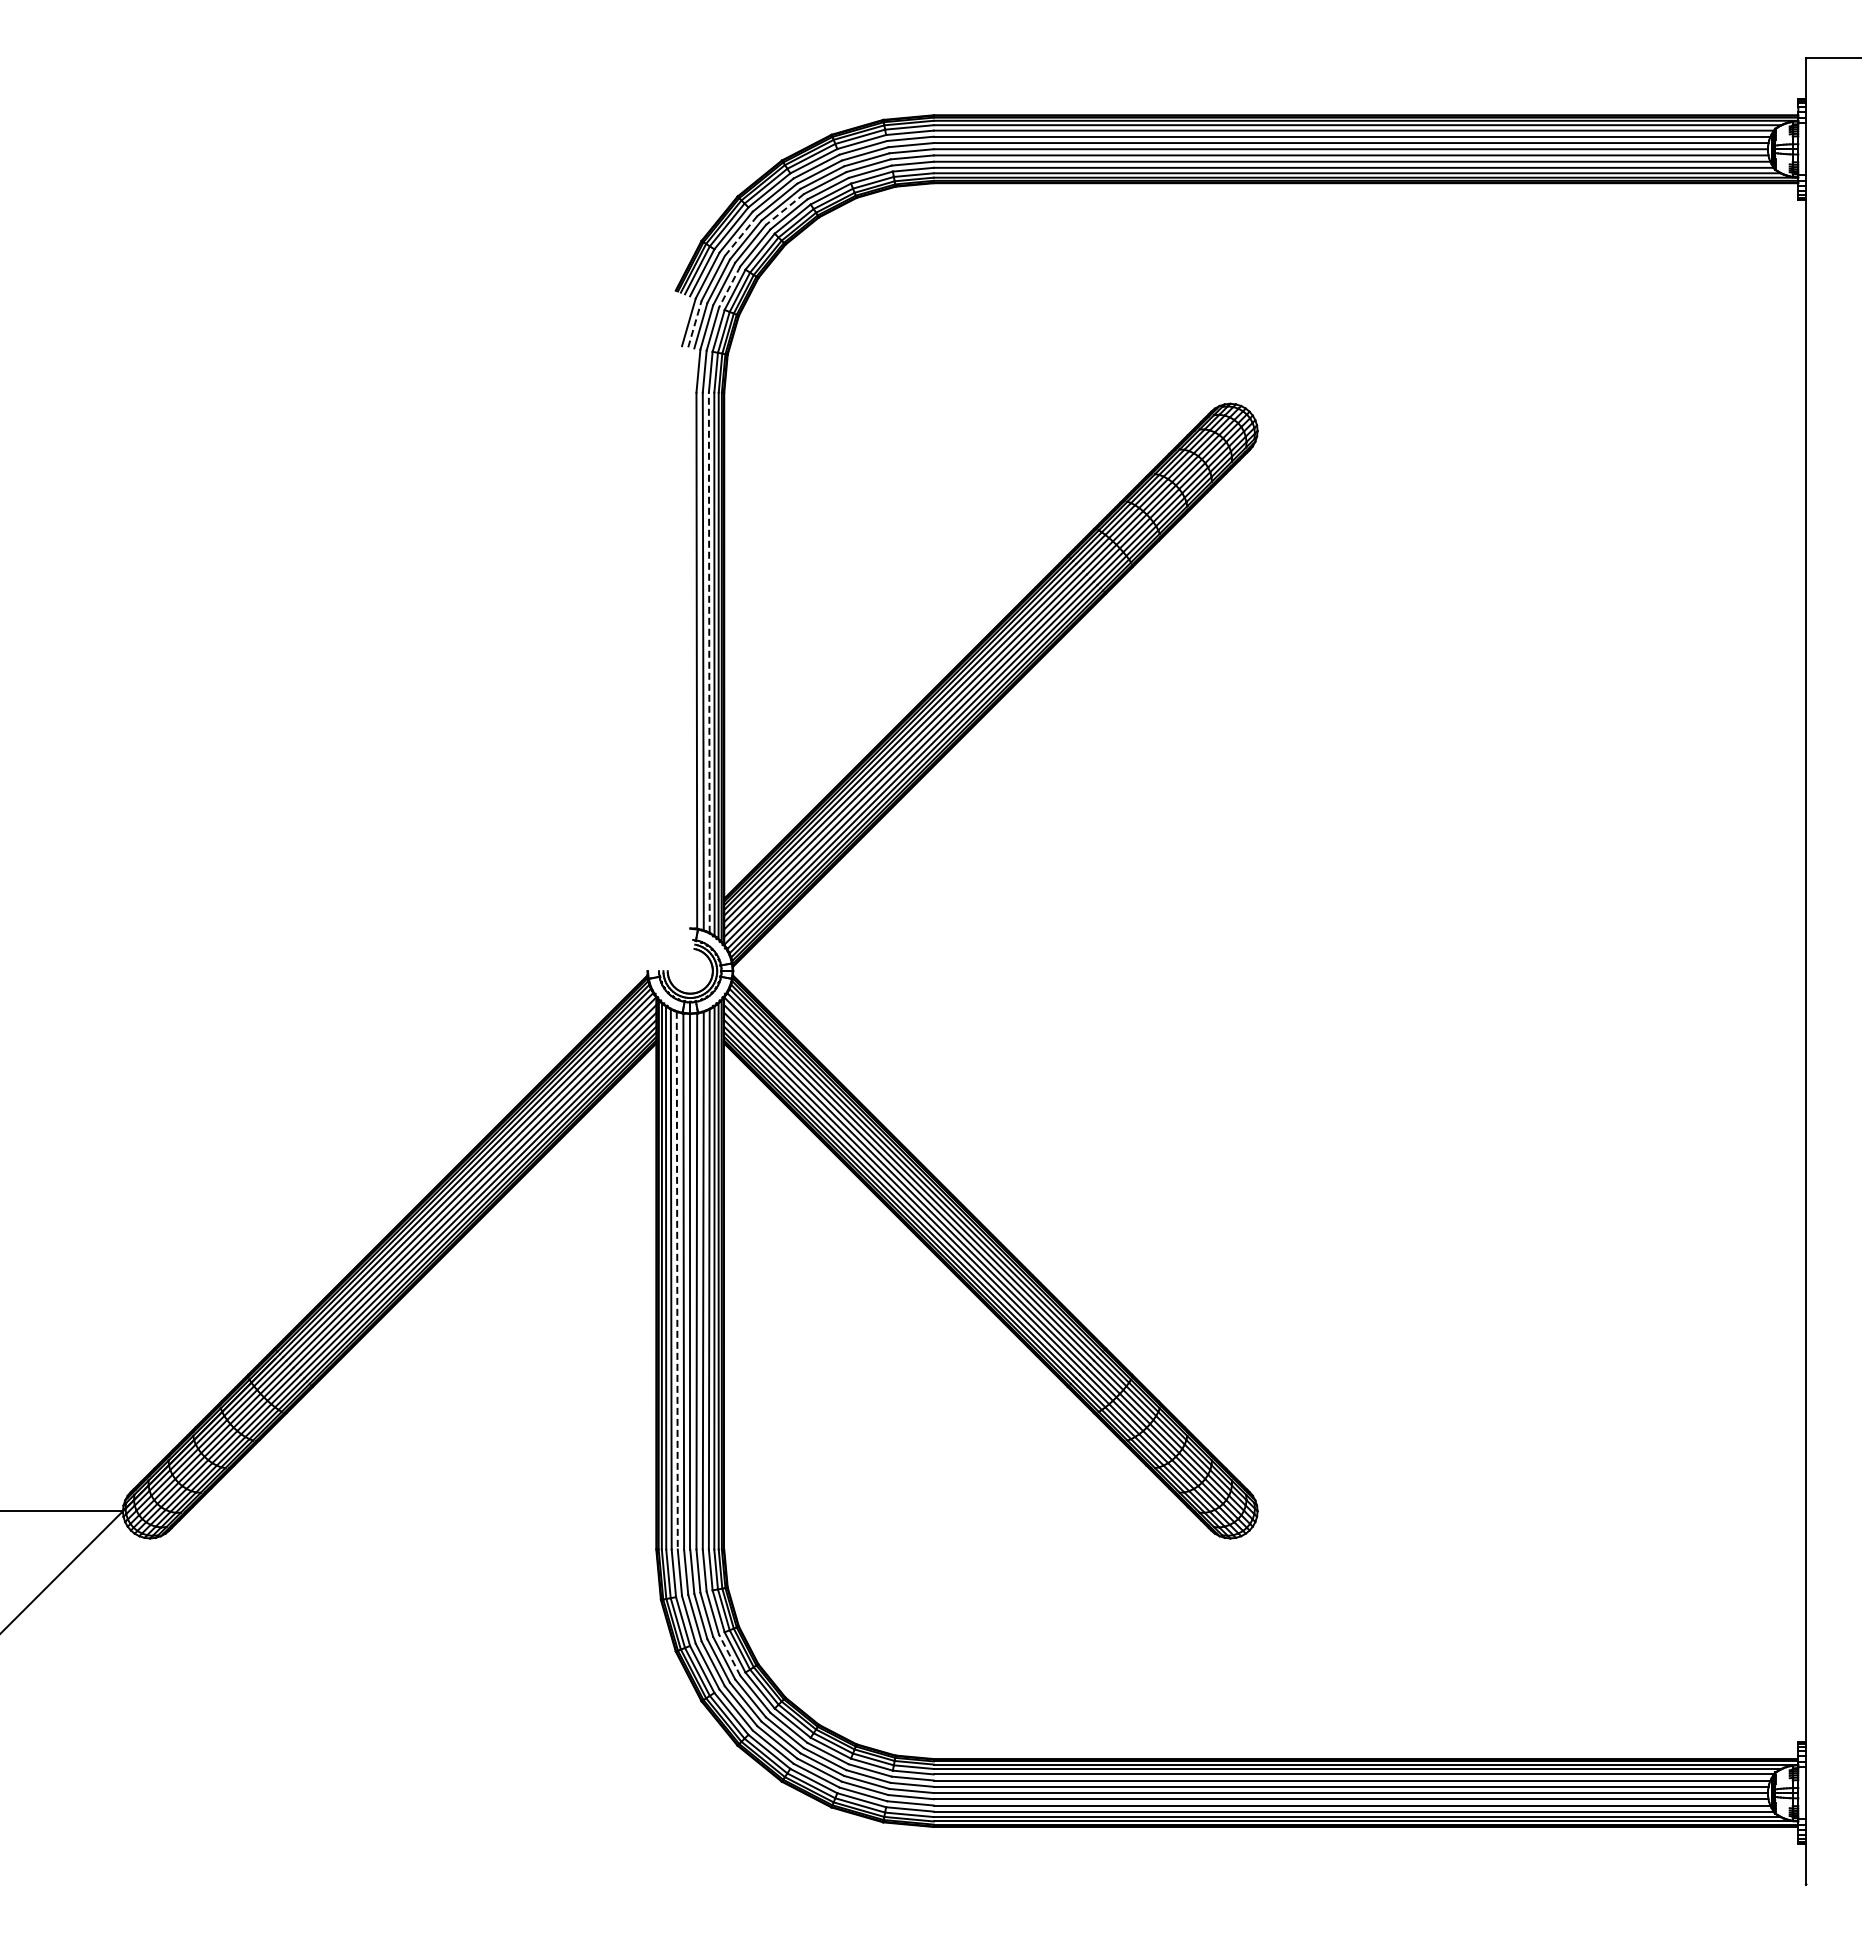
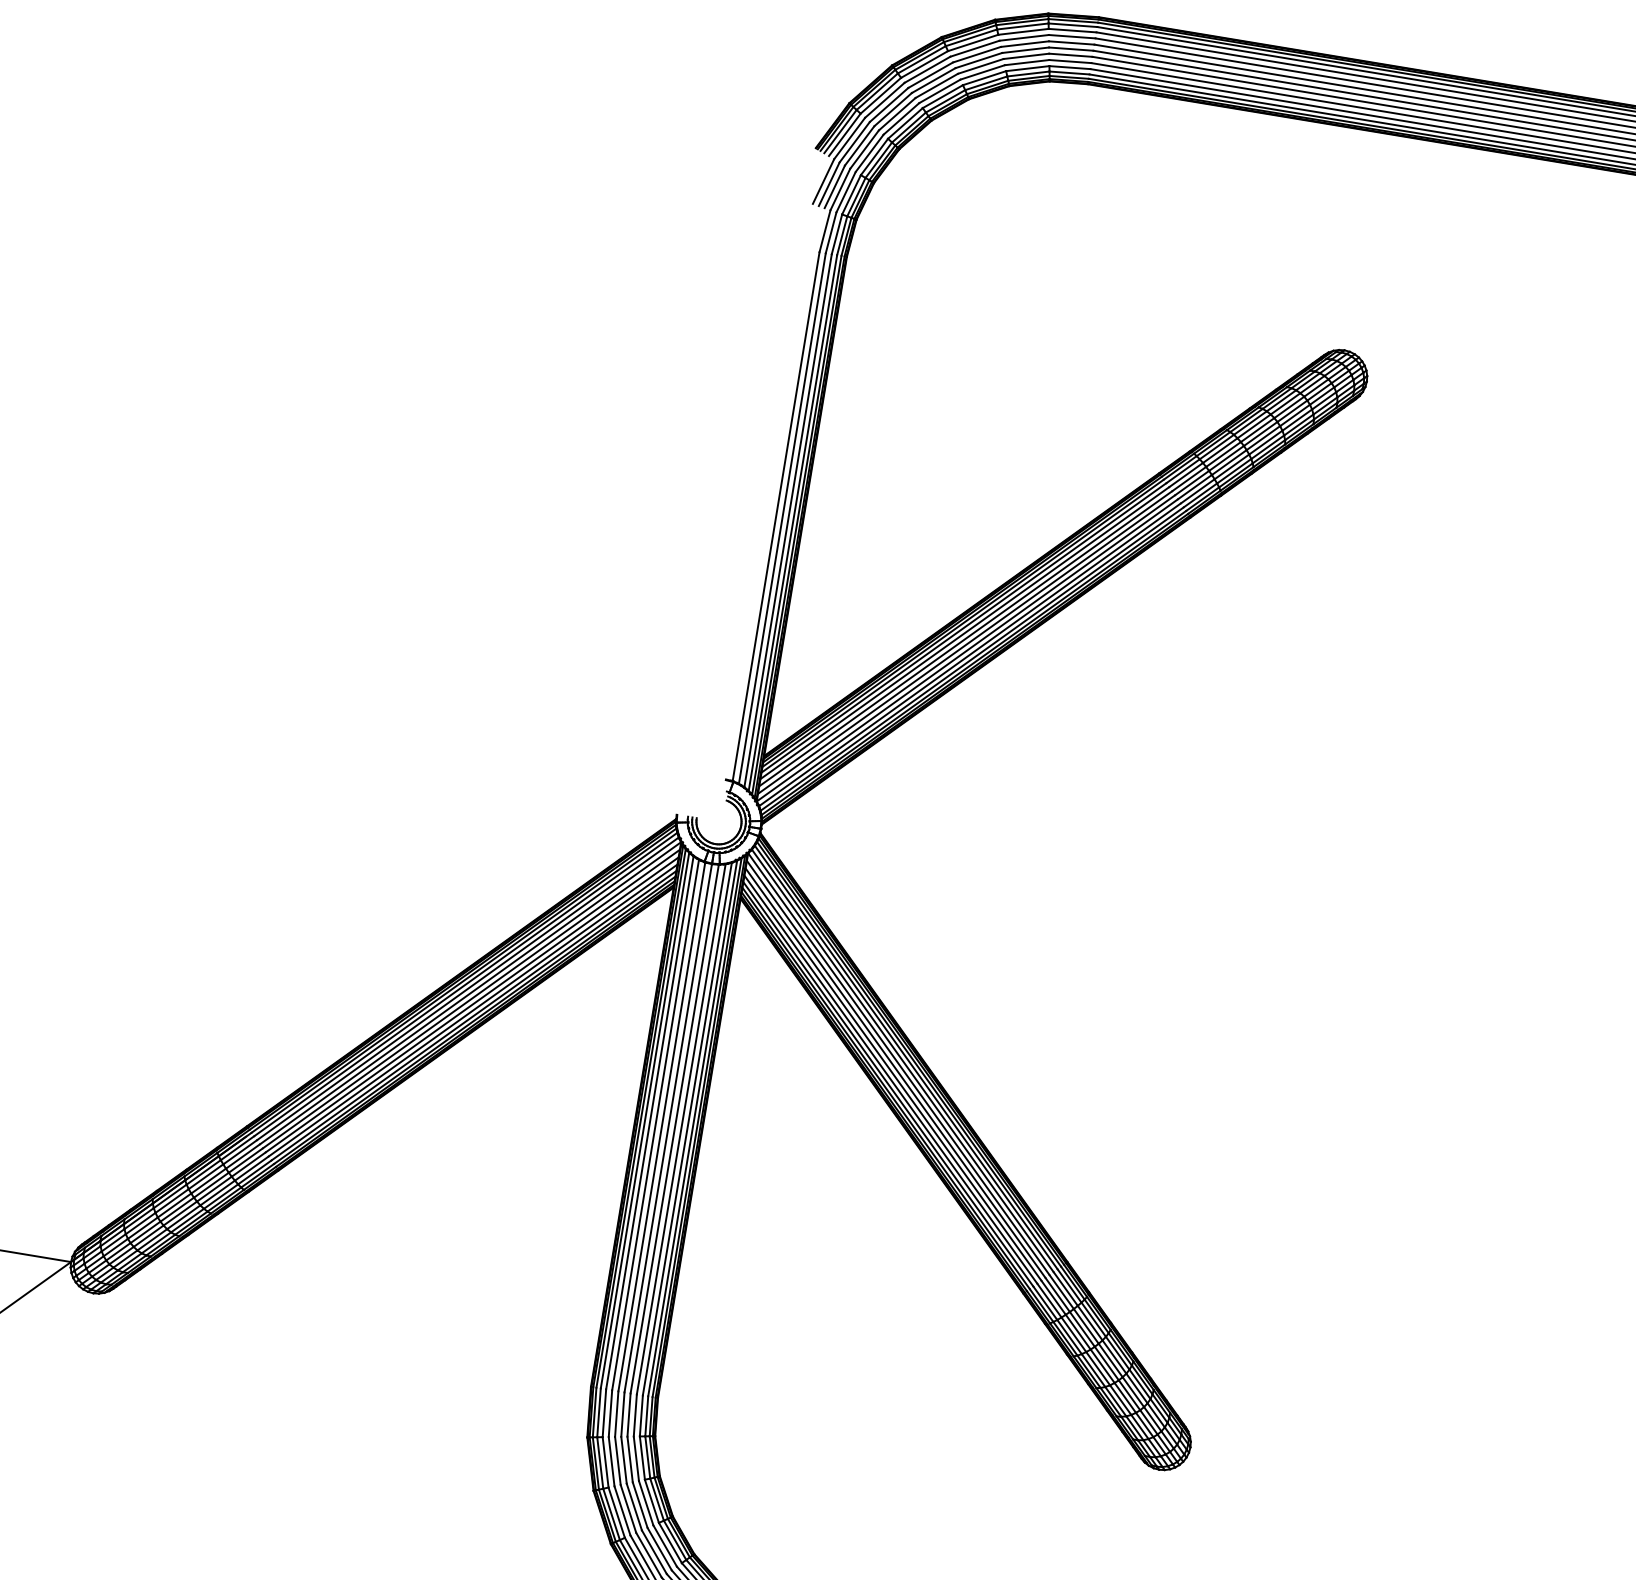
line: (784, 209) -> (936, 85), dashed -> solid
line: (741, 236) -> (889, 105), dashed -> solid
line: (729, 287) -> (869, 153), dashed -> solid
line: (695, 323) -> (829, 183), dashed -> solid
line: (709, 662) -> (788, 520), dashed -> solid
line: (677, 1280) -> (655, 1124), dashed -> solid
line: (729, 1654) -> (646, 1502), dashed -> solid

